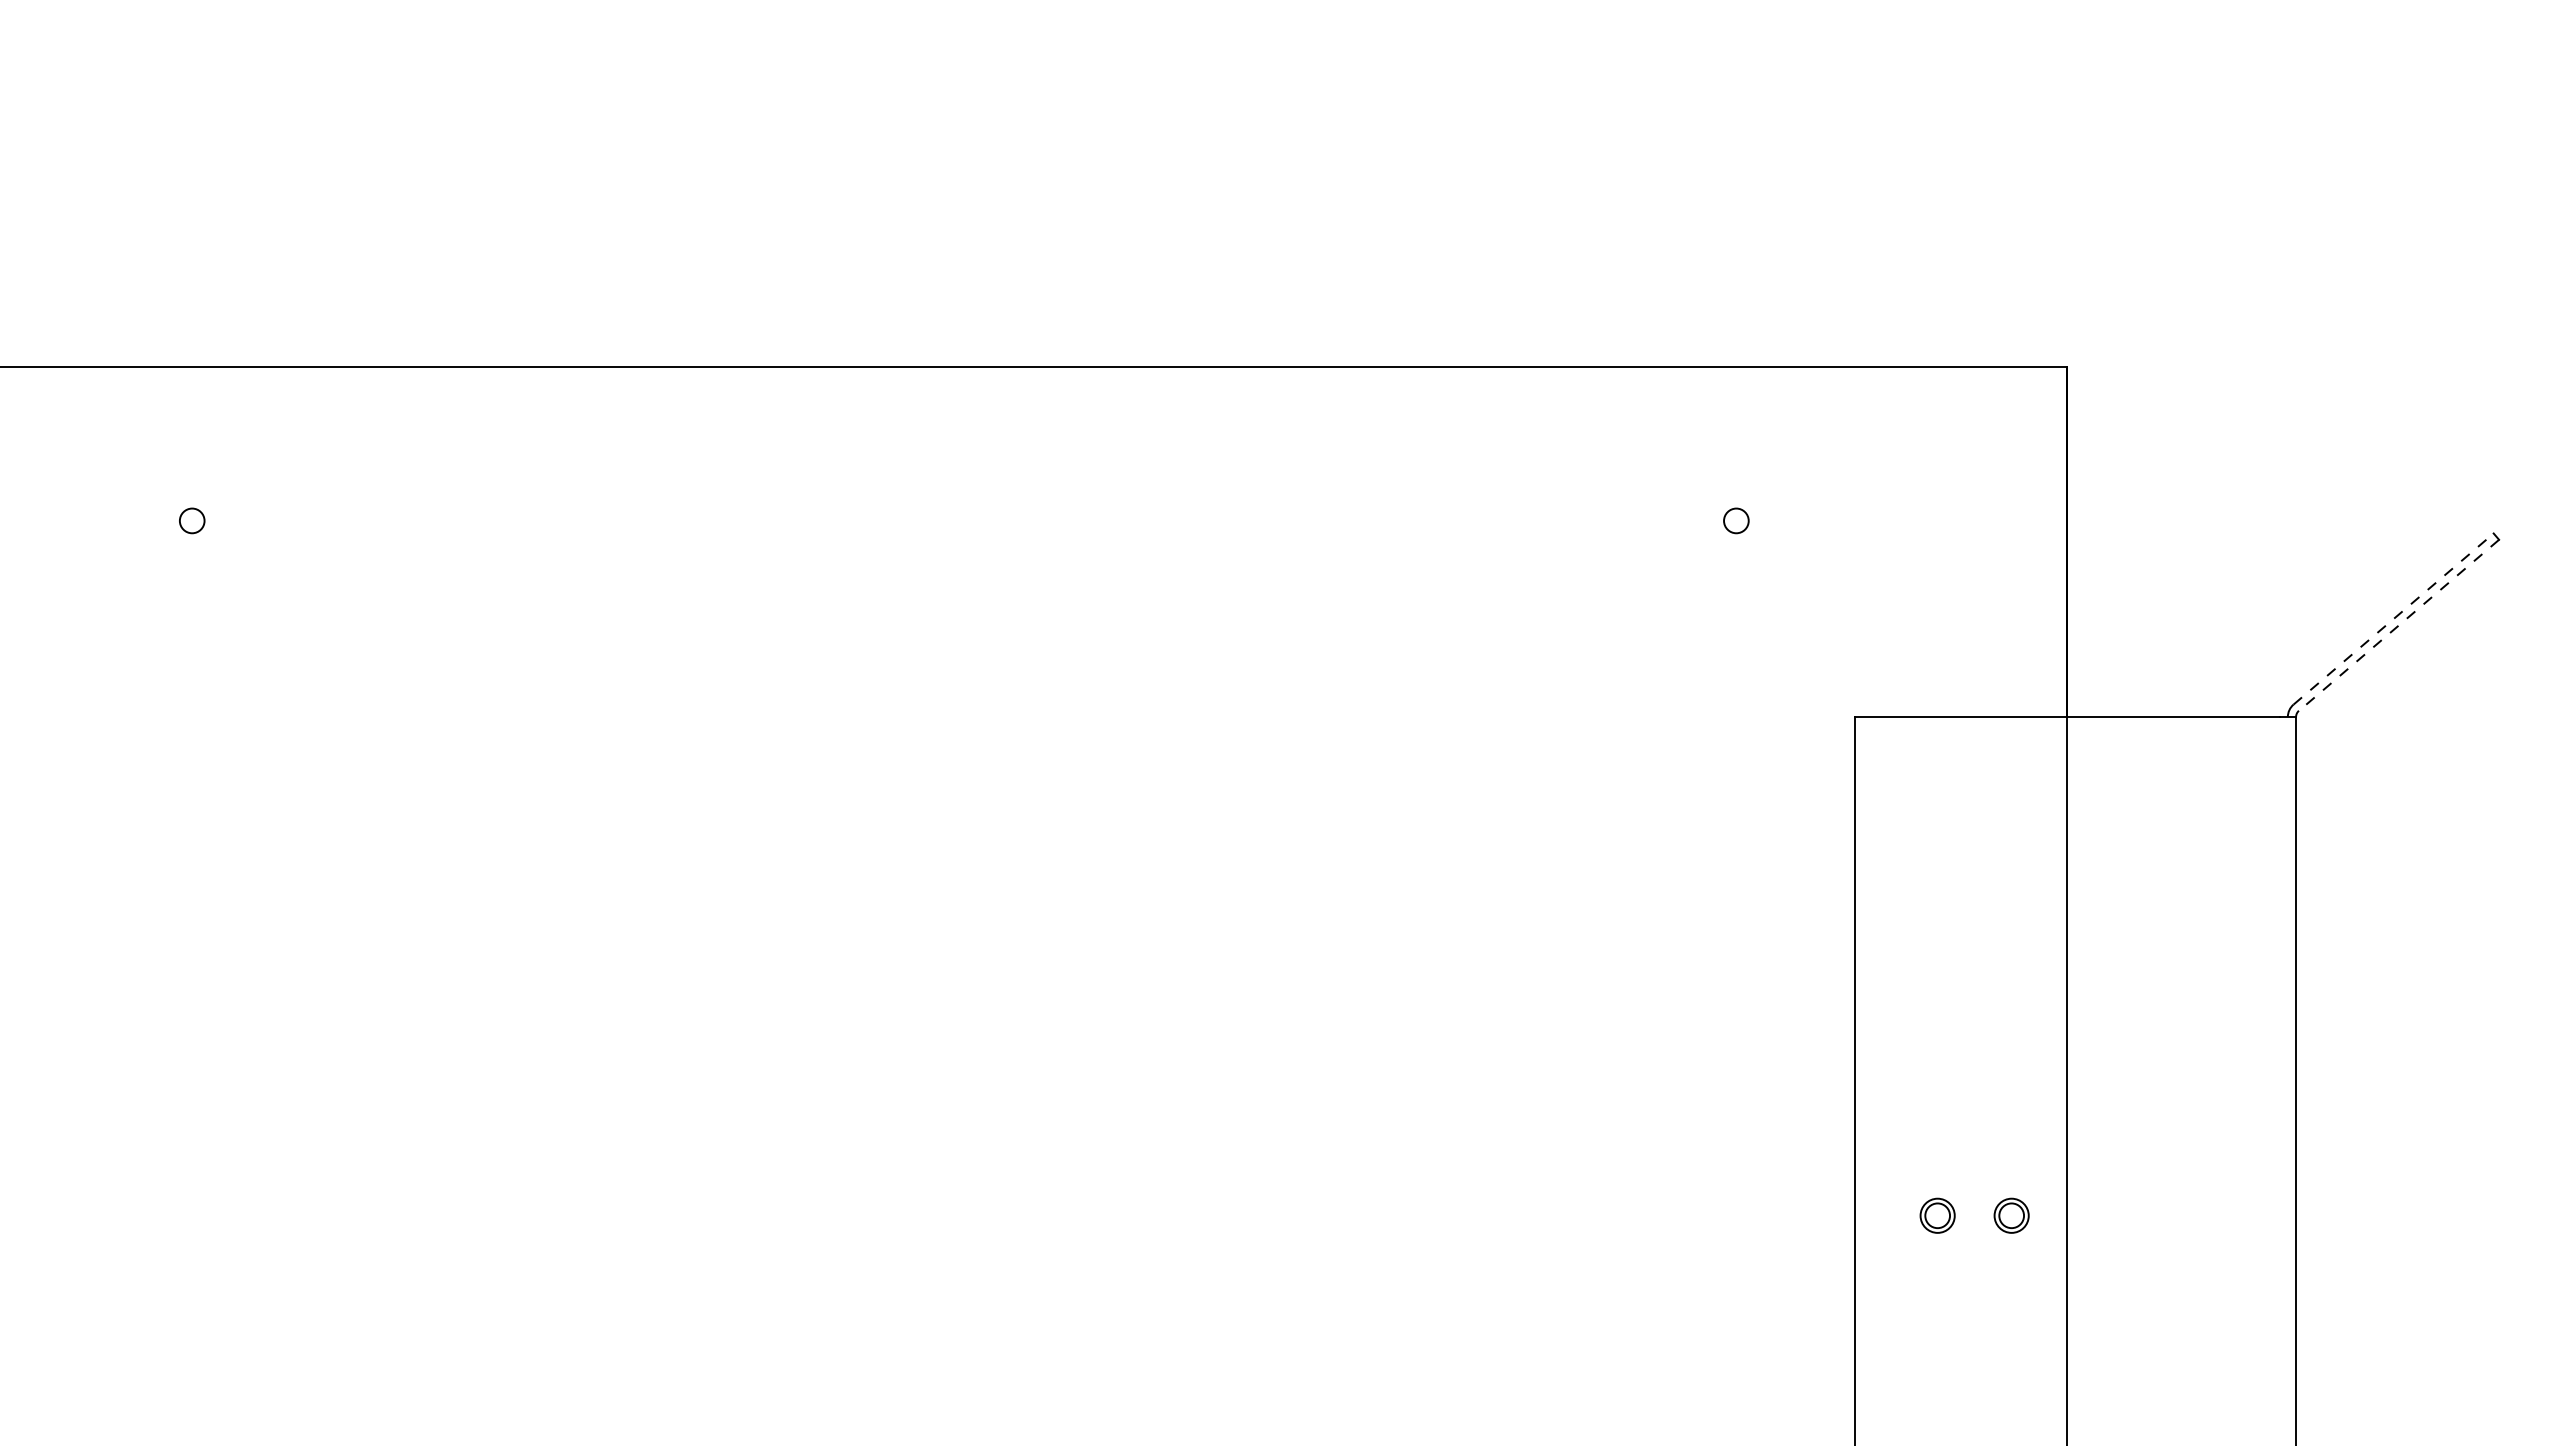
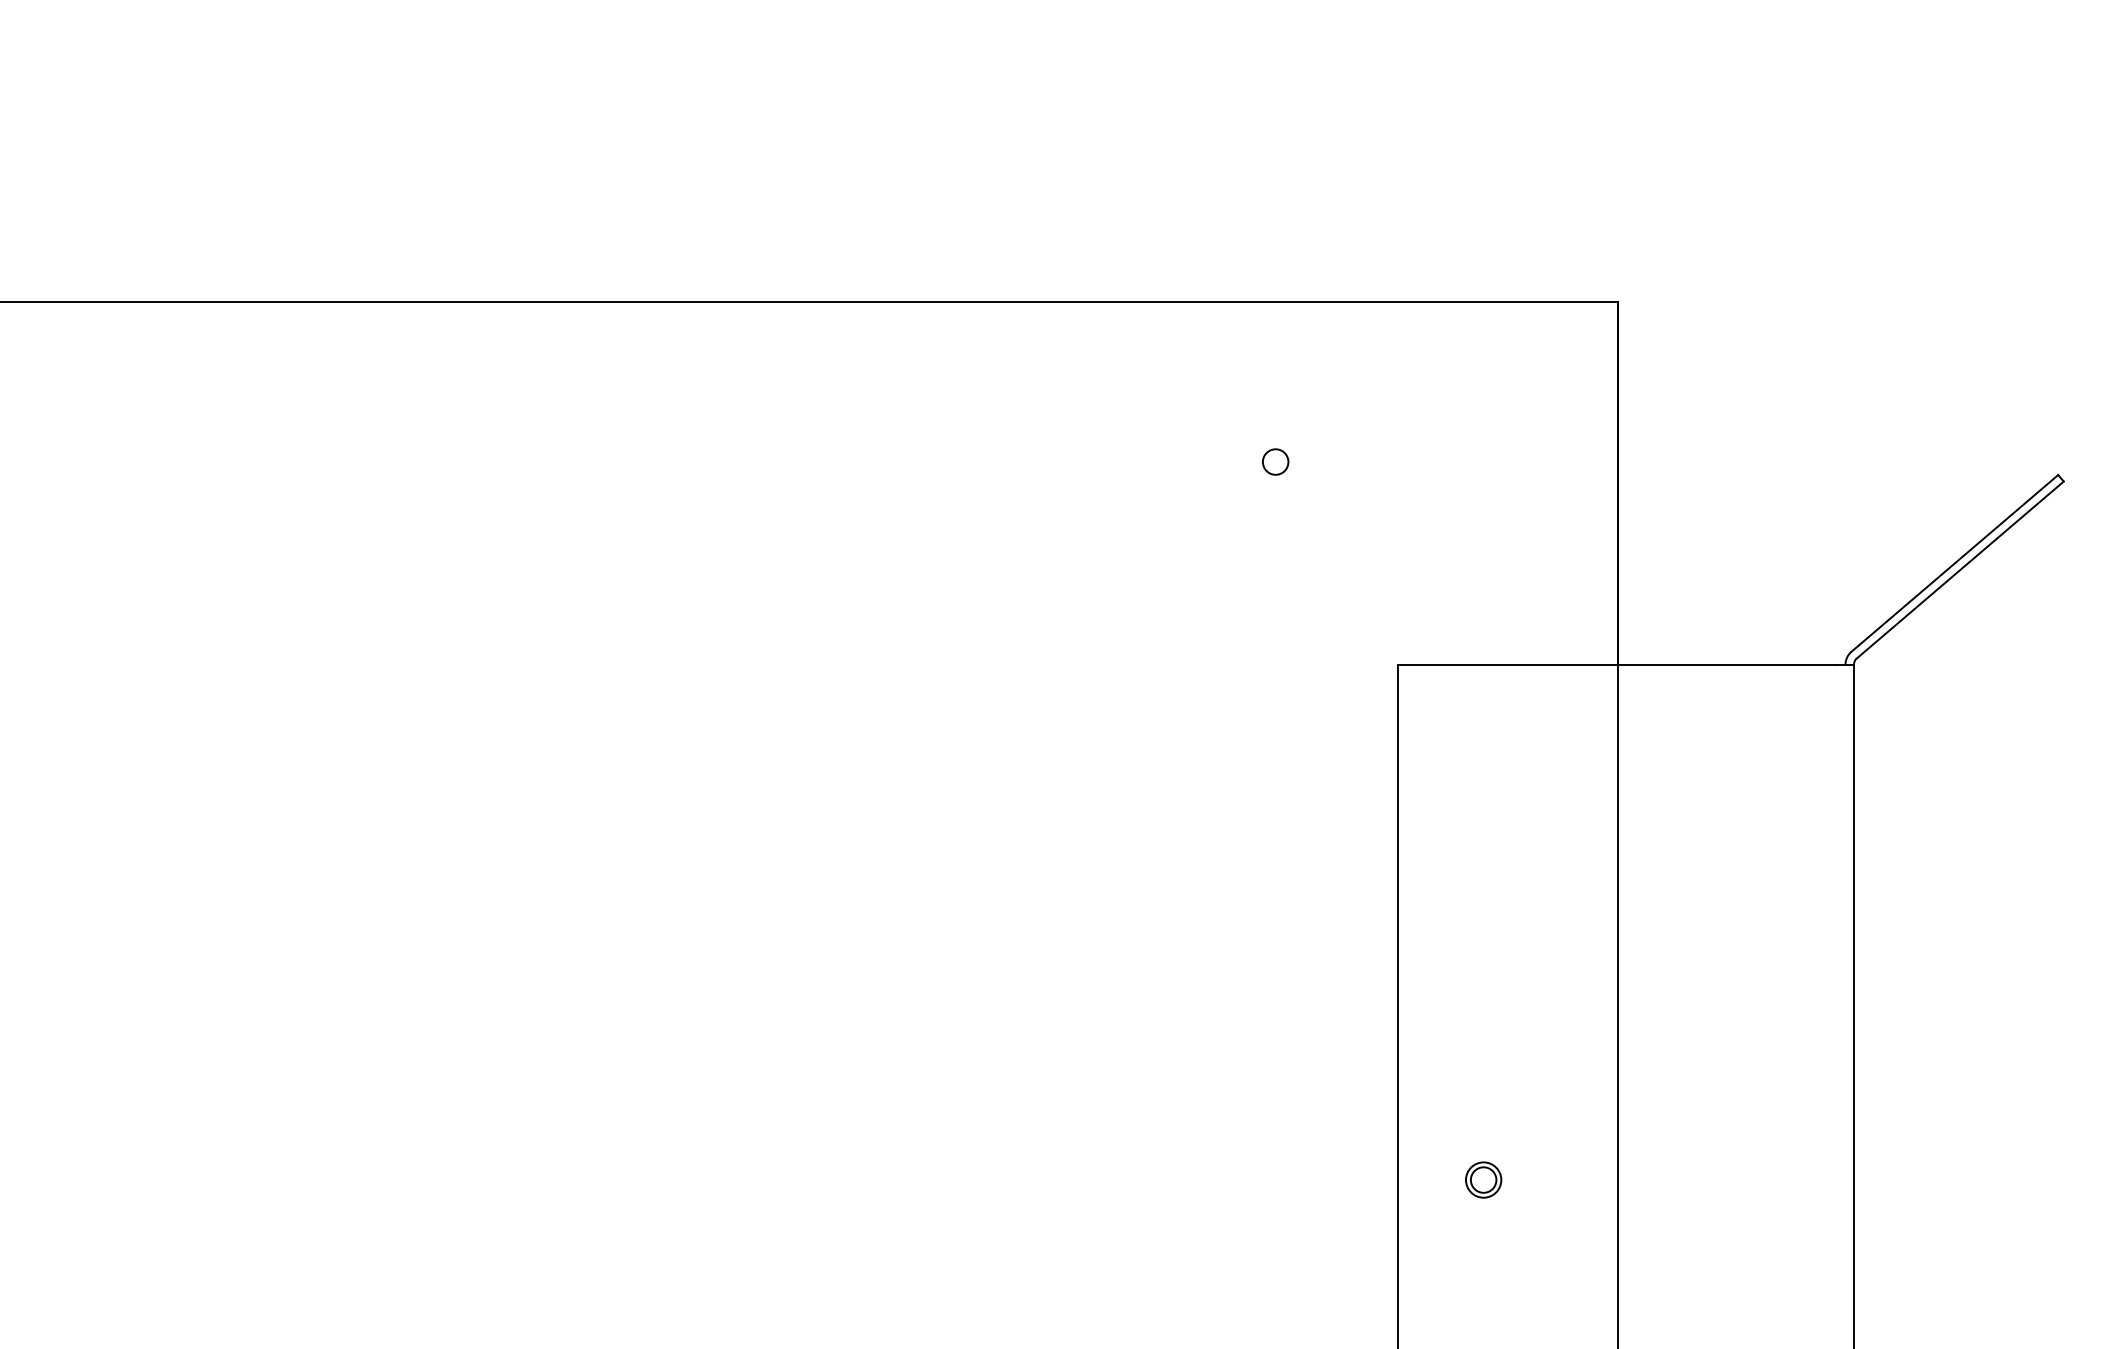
line: (2393, 619) -> (1954, 563), dashed -> solid
line: (2399, 625) -> (1960, 570), dashed -> solid
part: (2011, 1215) -> (1559, 1179), removed

